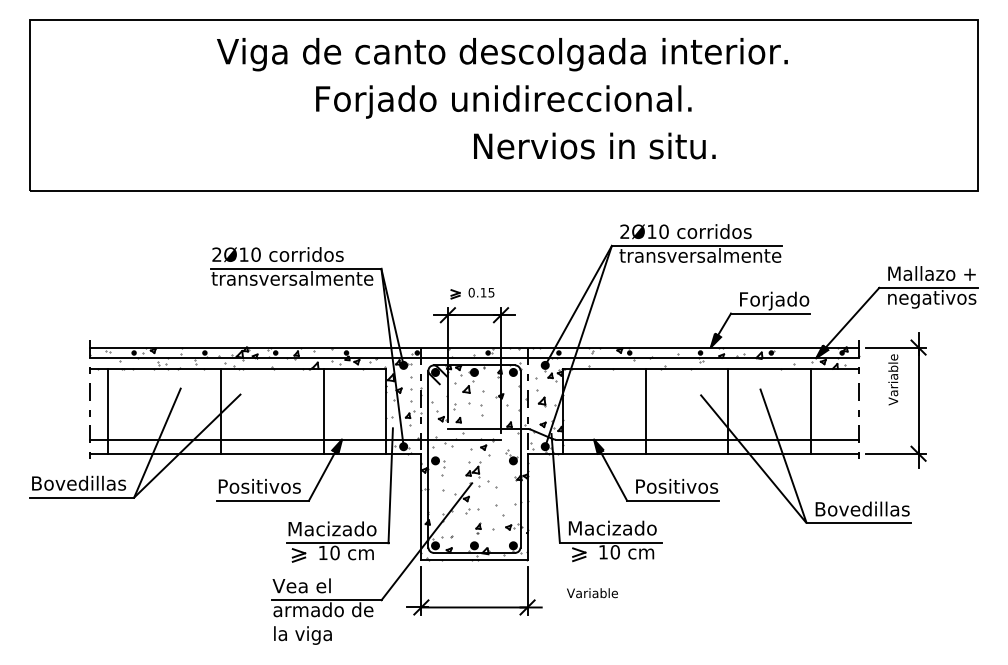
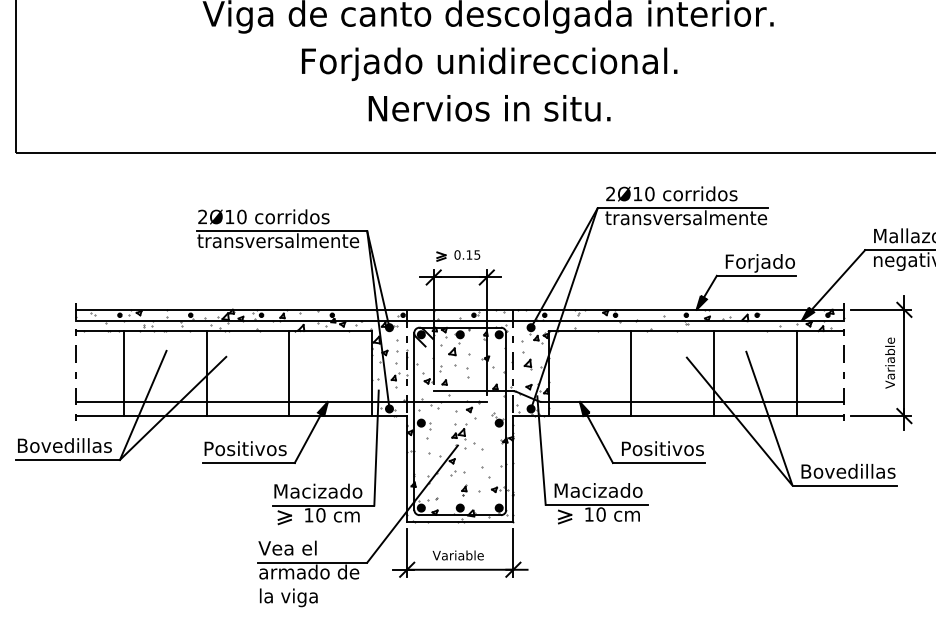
text: (594, 145) -> (489, 107), moved
text: (893, 379) -> (890, 362), moved
line: (108, 410) -> (124, 372), moved
line: (324, 410) -> (289, 372), moved
text: (592, 593) -> (458, 555), moved

